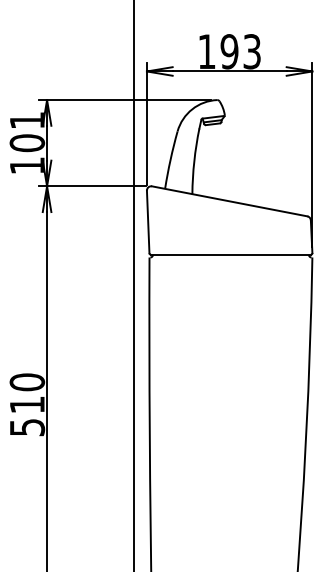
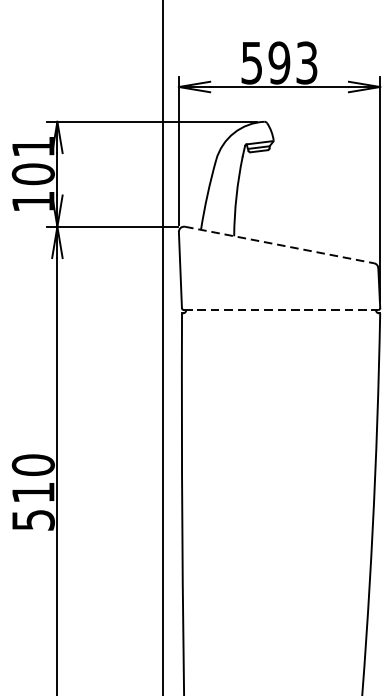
text: (206, 51) -> (251, 62), 193 -> 593
line: (230, 201) -> (280, 245), solid -> dashed
line: (230, 254) -> (280, 309), solid -> dashed

